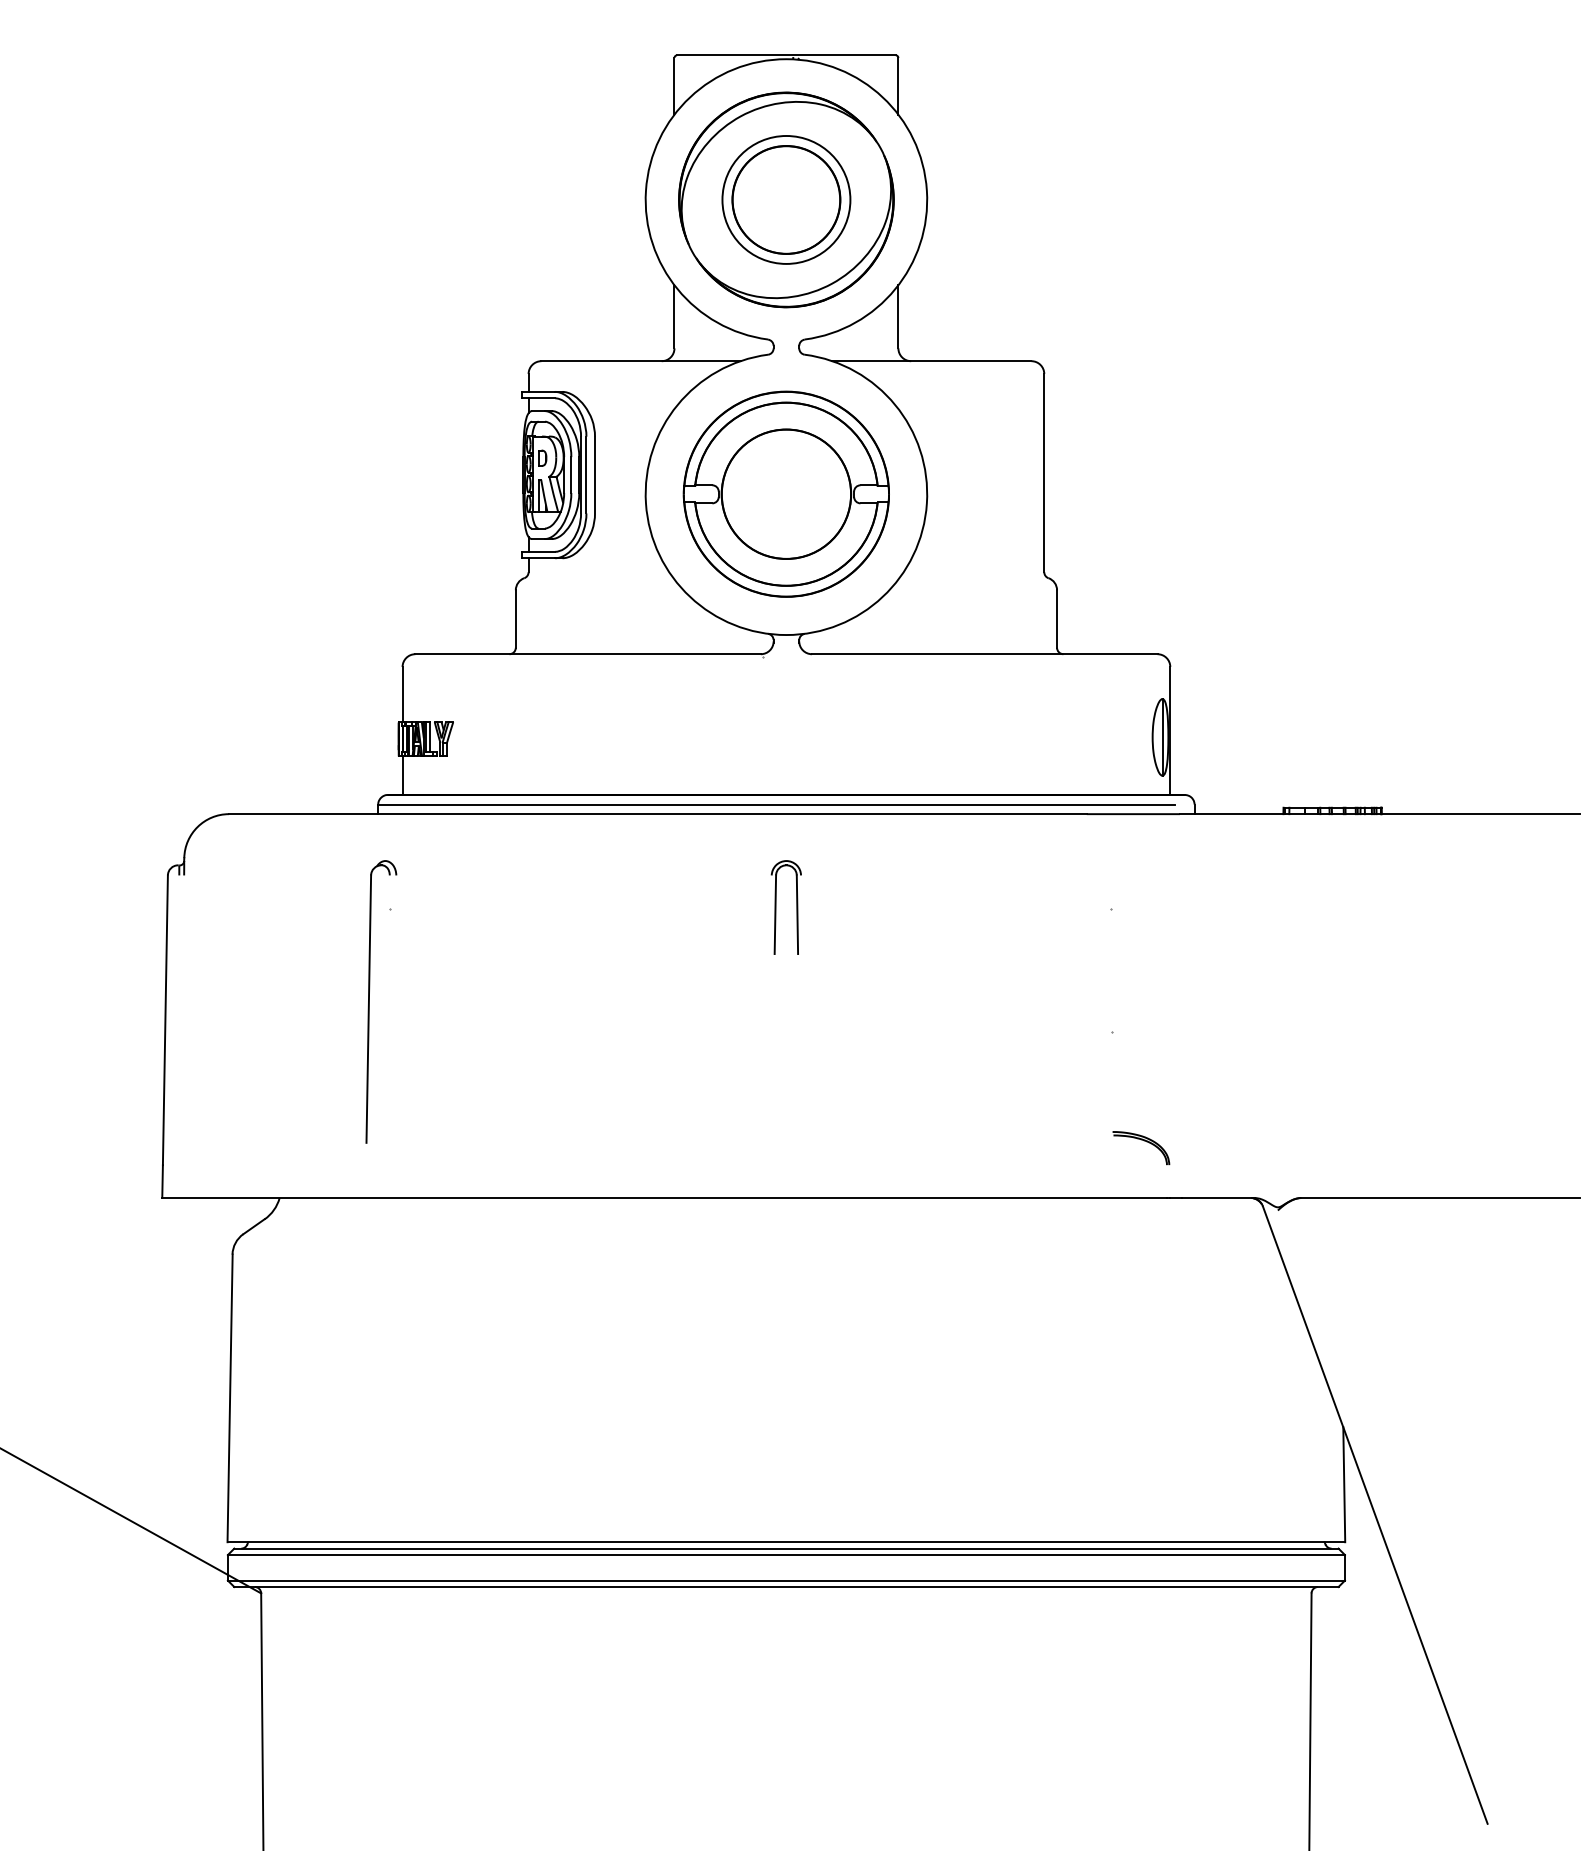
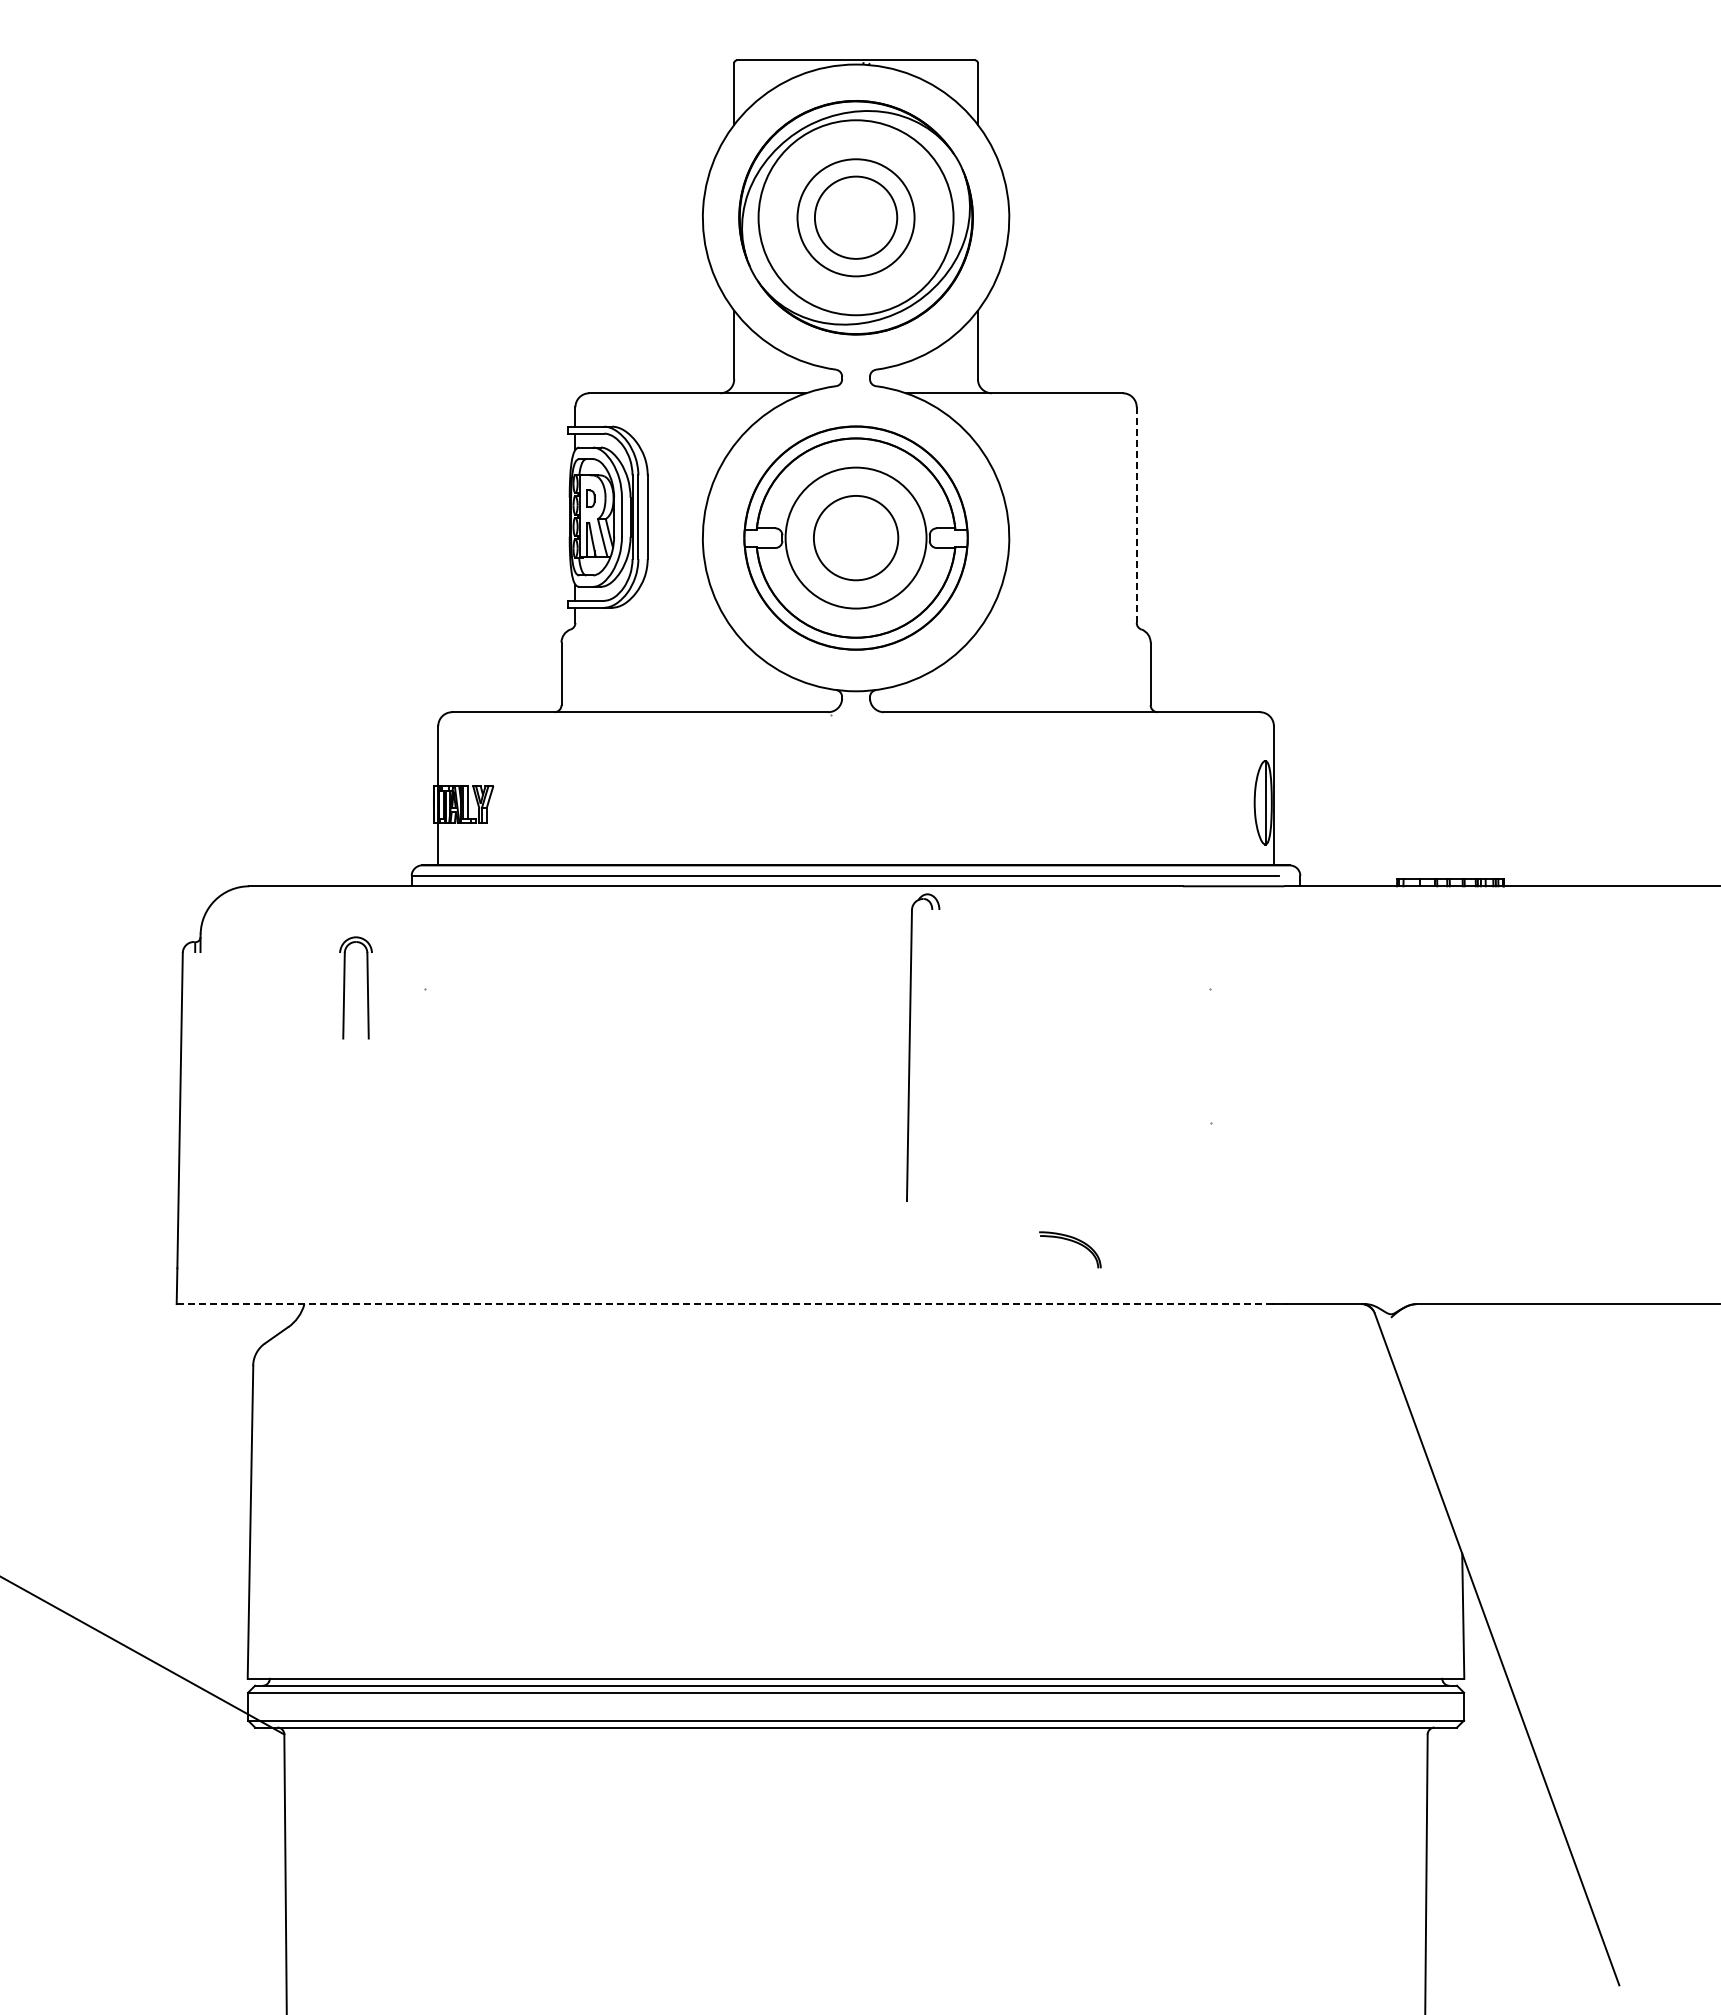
circle: (785, 199) -> (855, 217), size x0.7
circle: (785, 199) -> (855, 217), size x1.4
line: (1044, 473) -> (1136, 515), solid -> dashed
circle: (785, 493) -> (855, 537), size x0.6
part: (776, 907) -> (345, 987), moved
part: (369, 1001) -> (910, 1047), moved
part: (1144, 1141) -> (1073, 1242), moved
line: (664, 1198) -> (723, 1304), solid -> dashed

